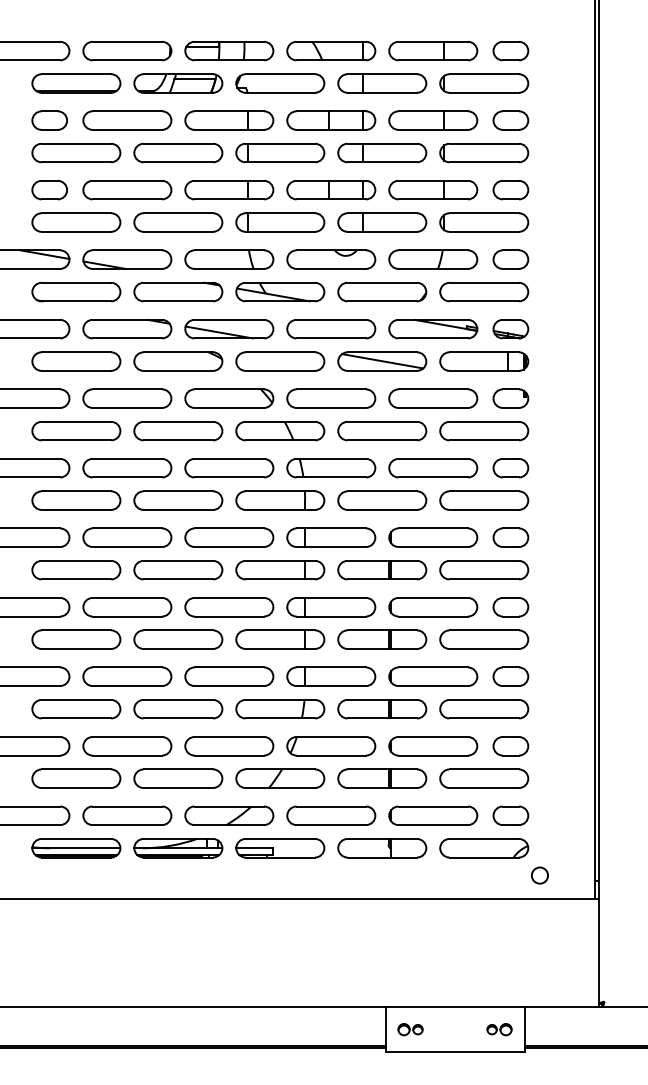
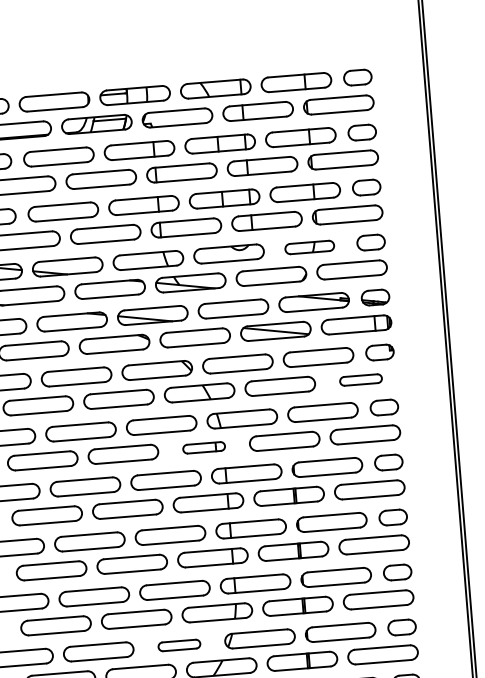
part: (433, 259) -> (309, 247), size x0.7
part: (484, 431) -> (361, 380), size x0.6
part: (280, 500) -> (204, 447), size x0.6
part: (229, 746) -> (179, 645), size x0.6

